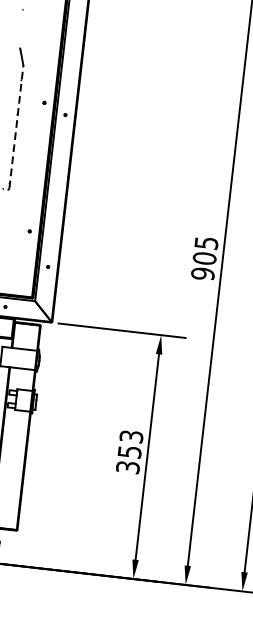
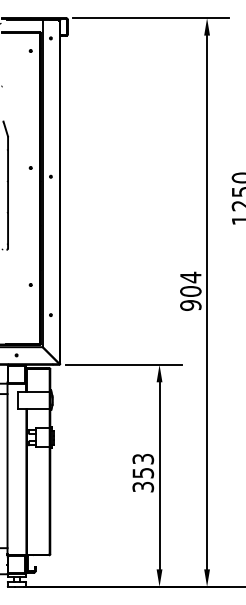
line: (16, 127) -> (8, 192), dashed -> solid
text: (206, 243) -> (190, 277), 905 -> 904

